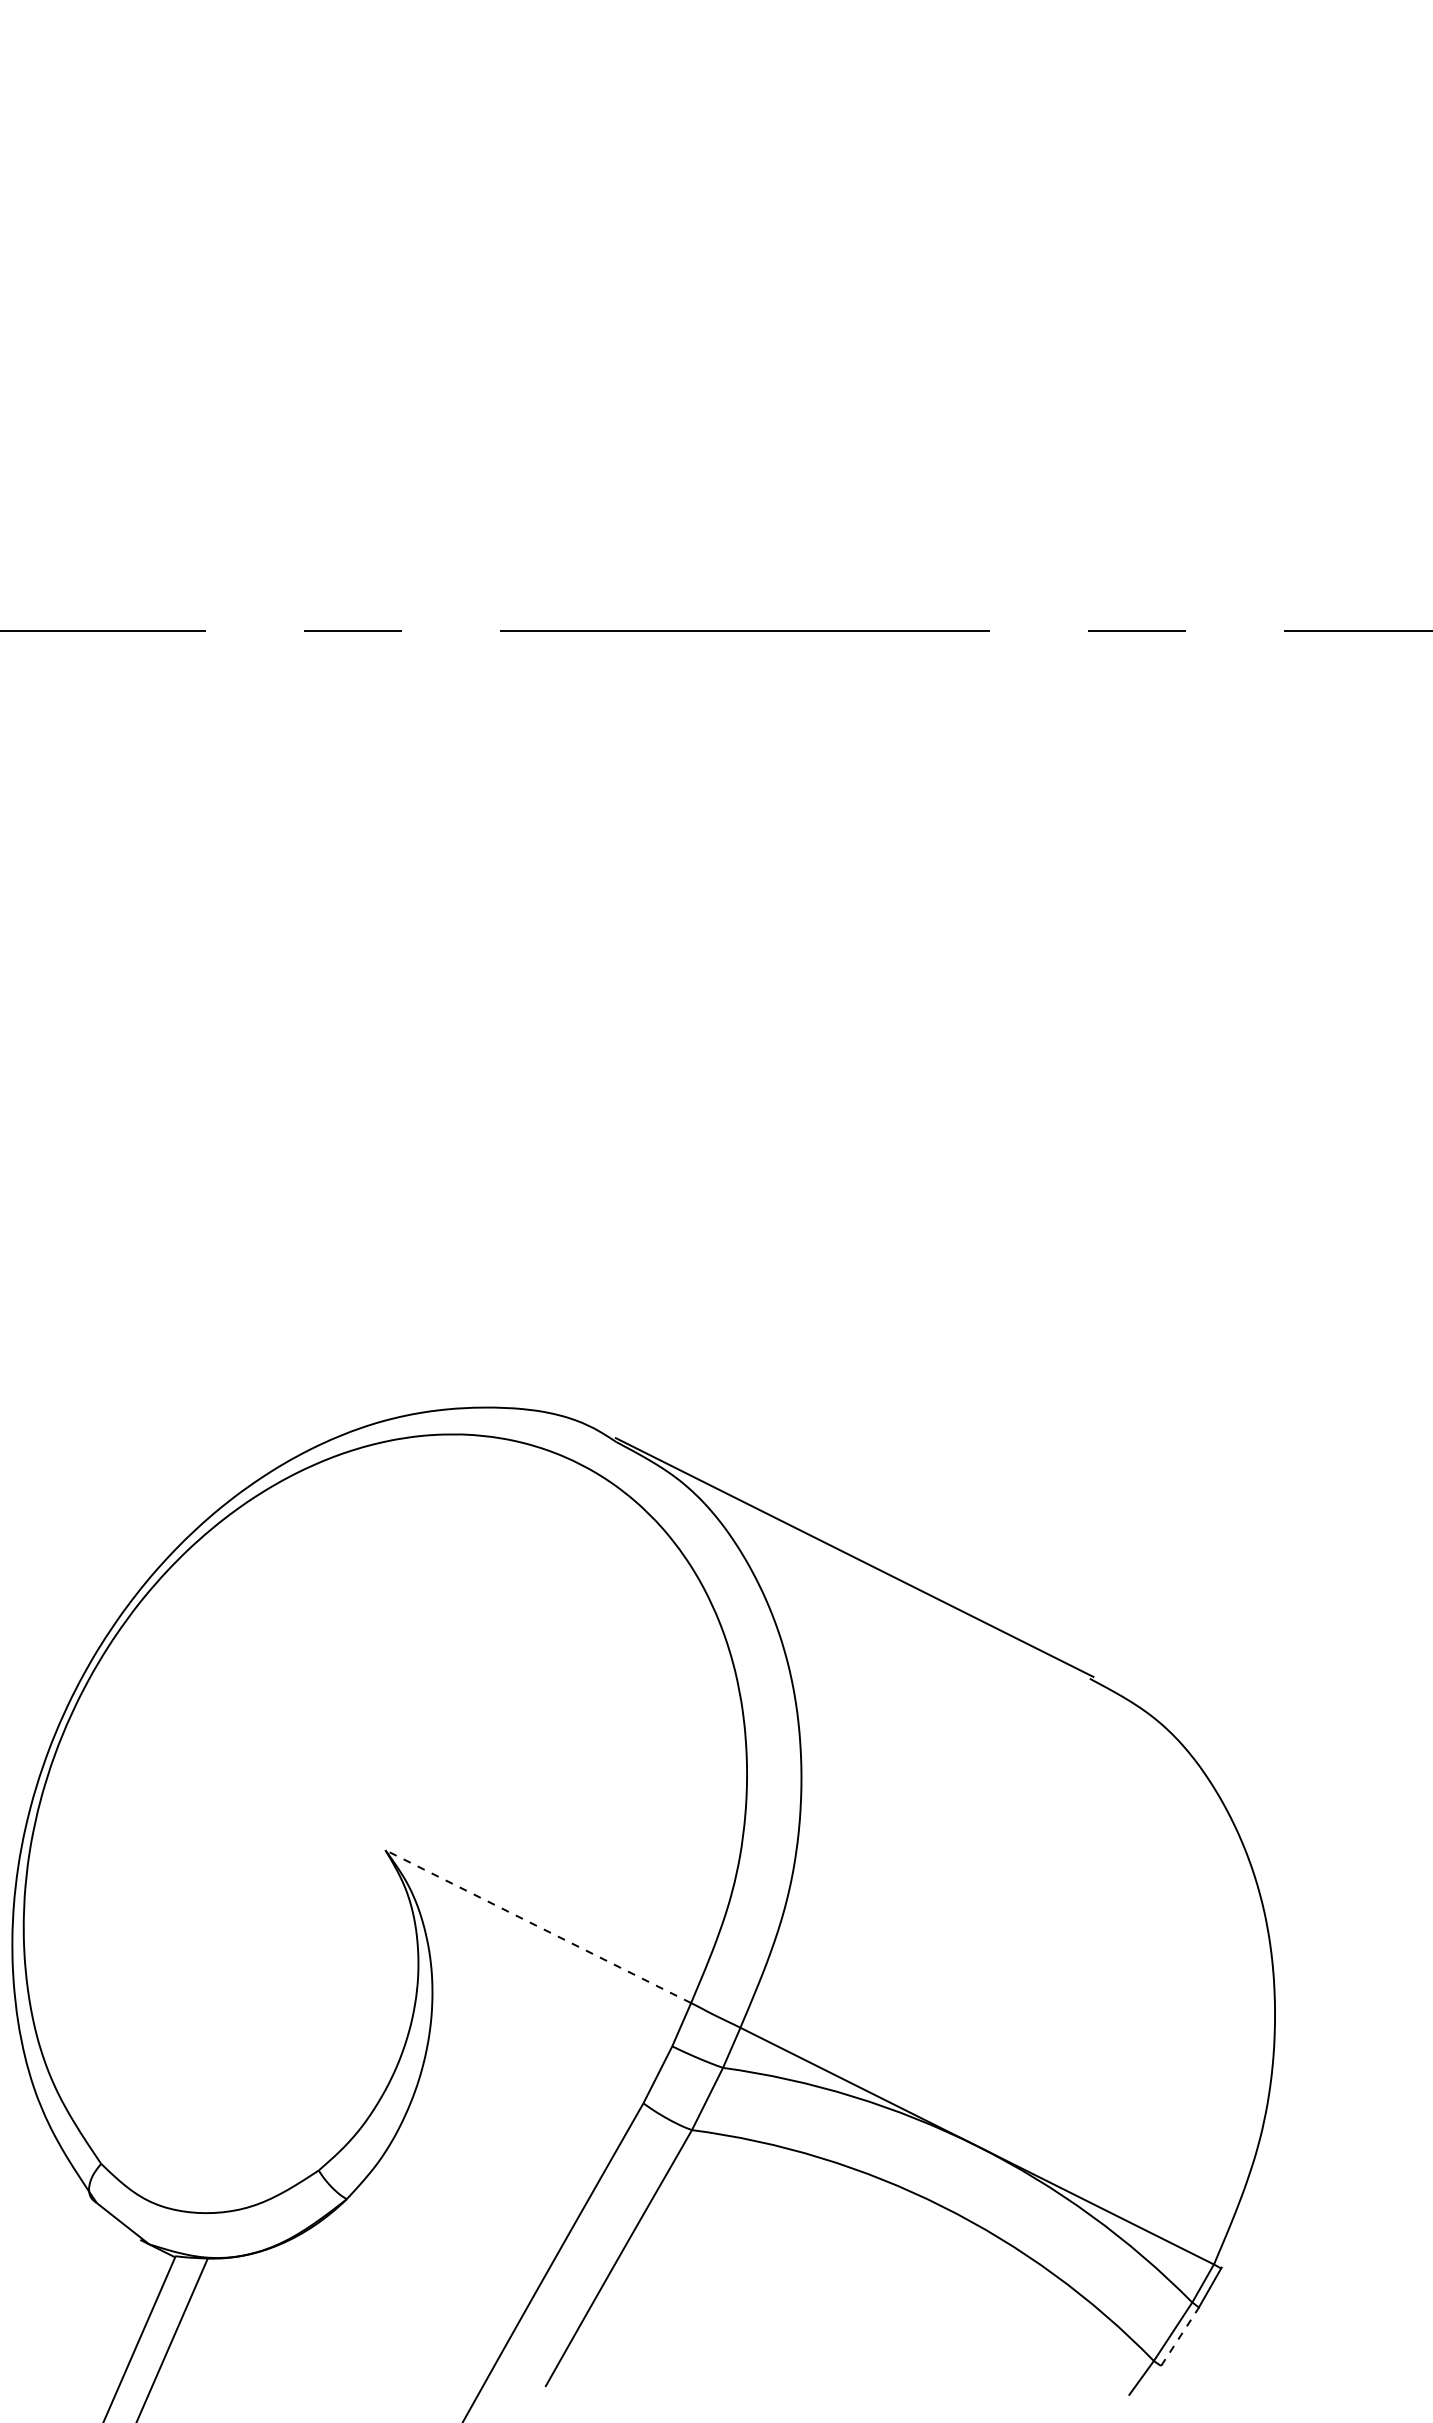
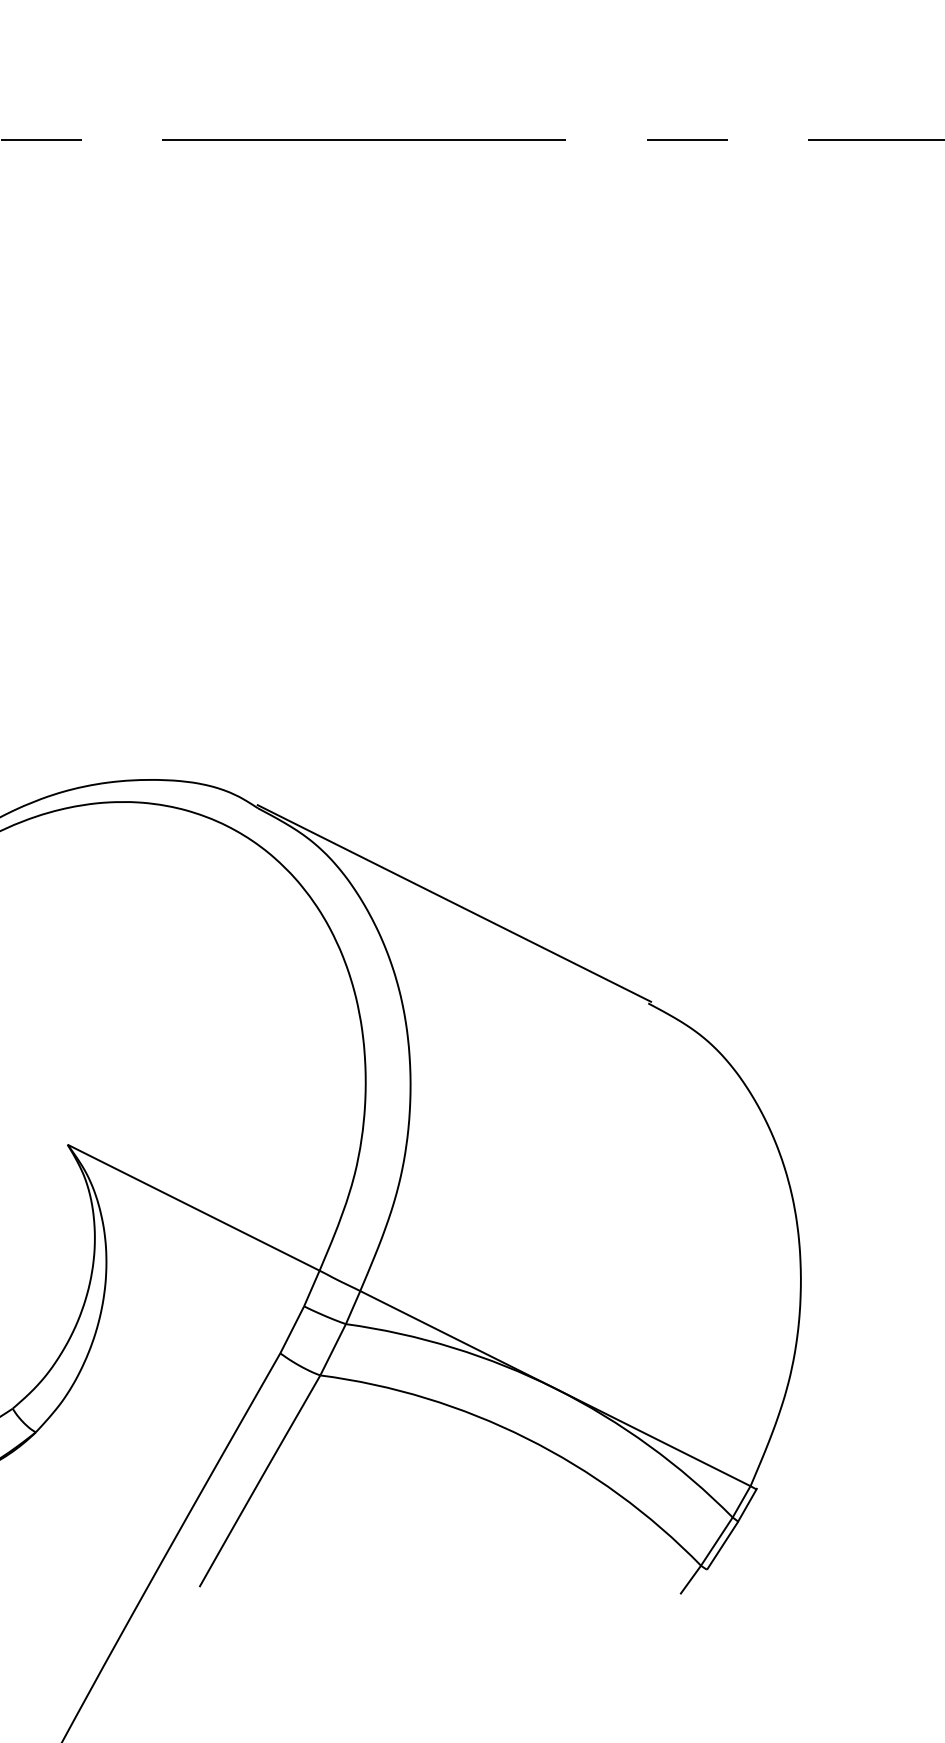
line: (538, 1926) -> (193, 1207), dashed -> solid
line: (1180, 2336) -> (722, 1545), dashed -> solid

